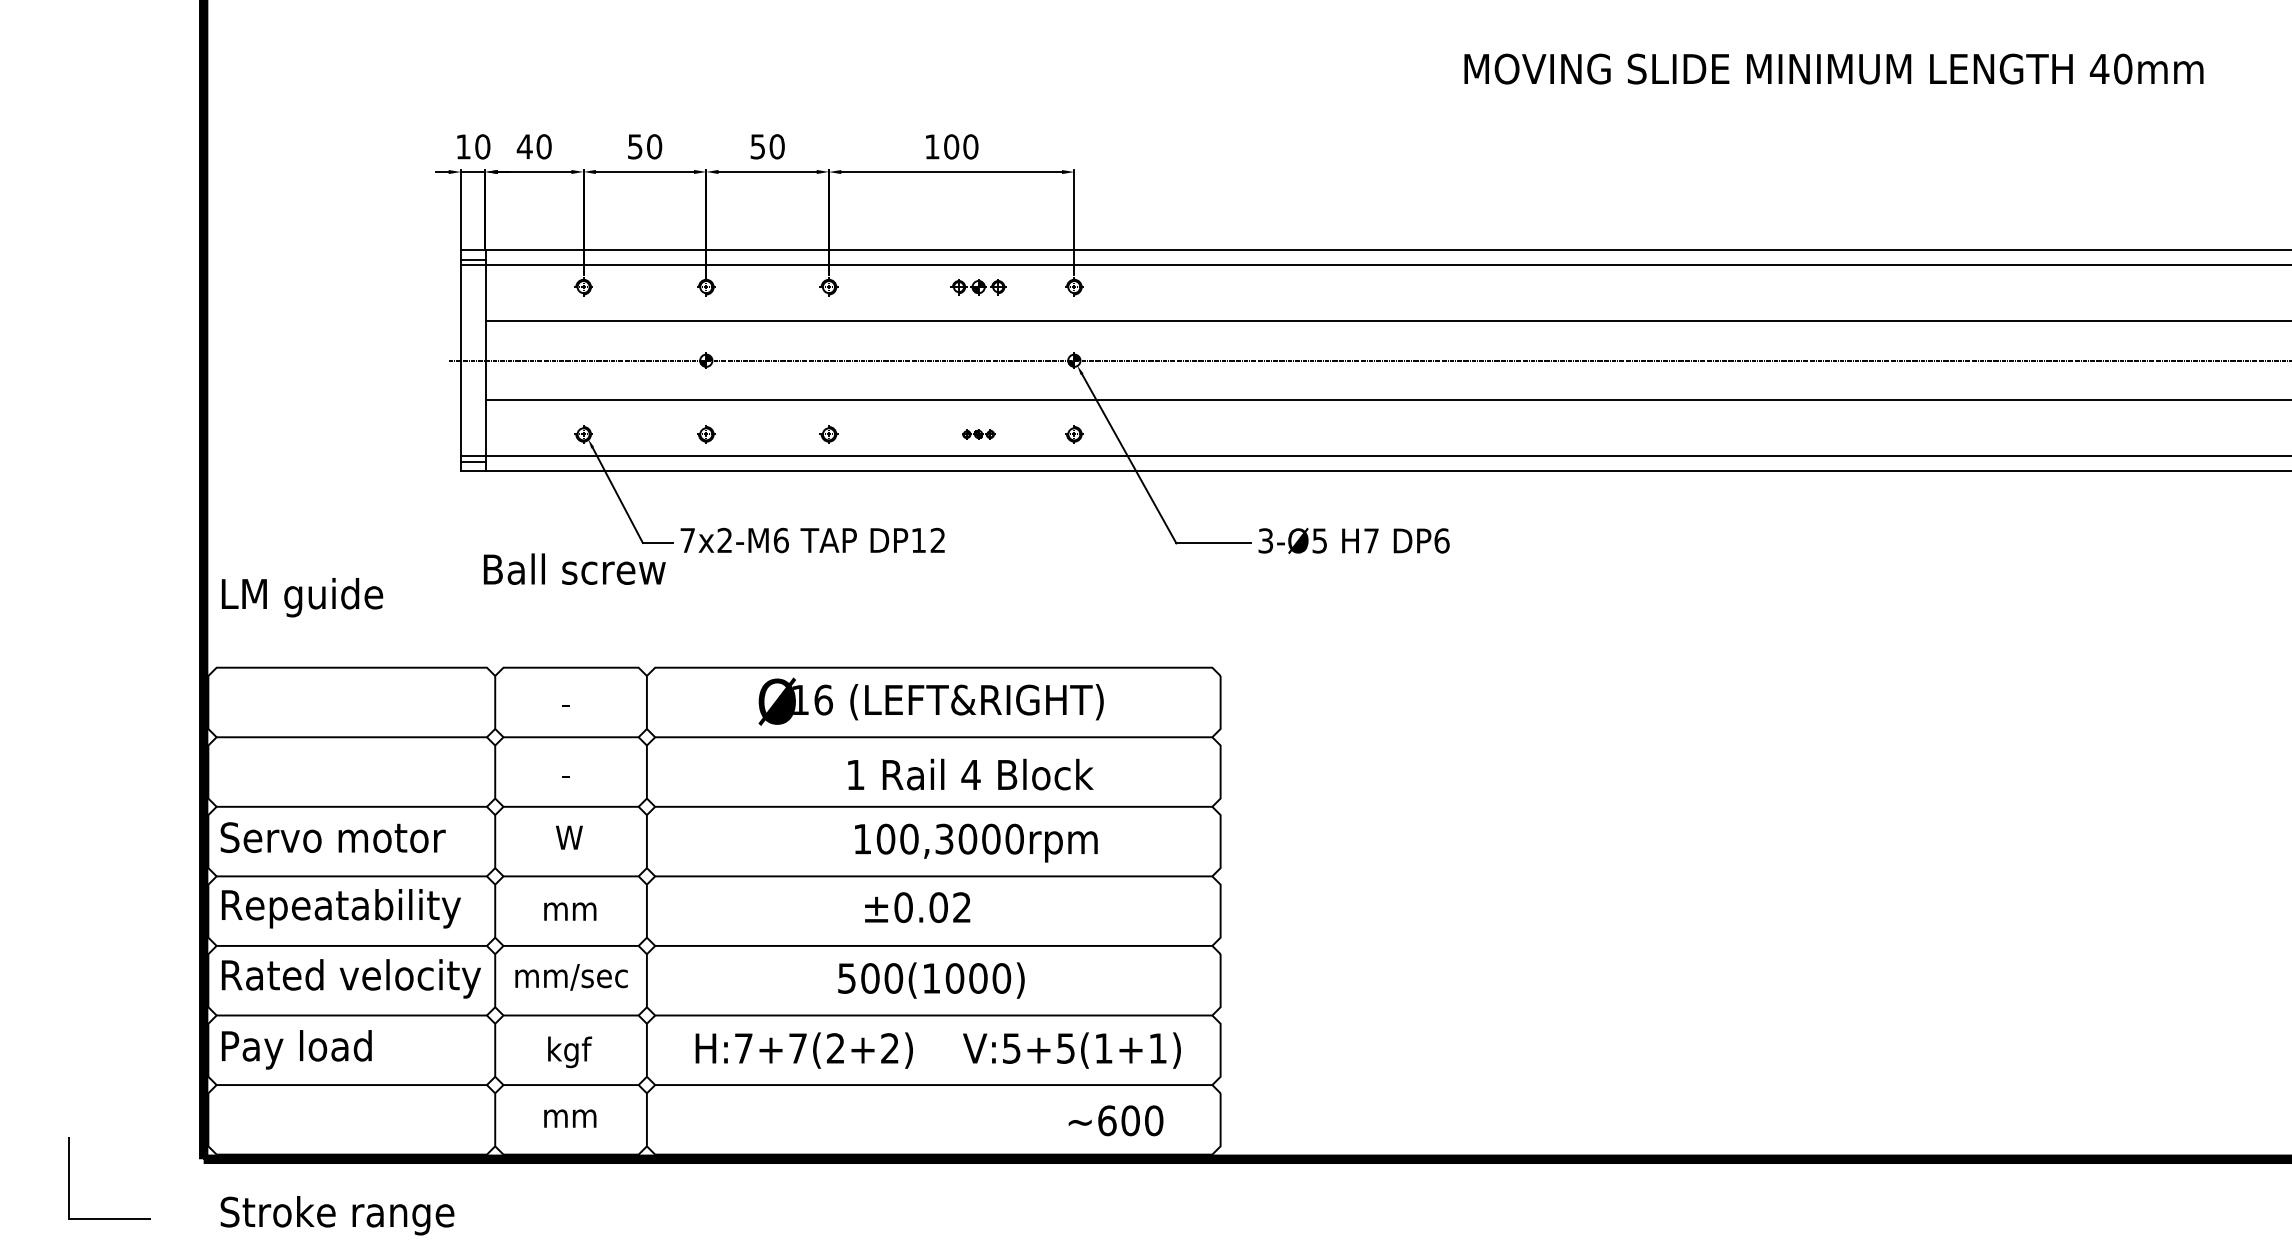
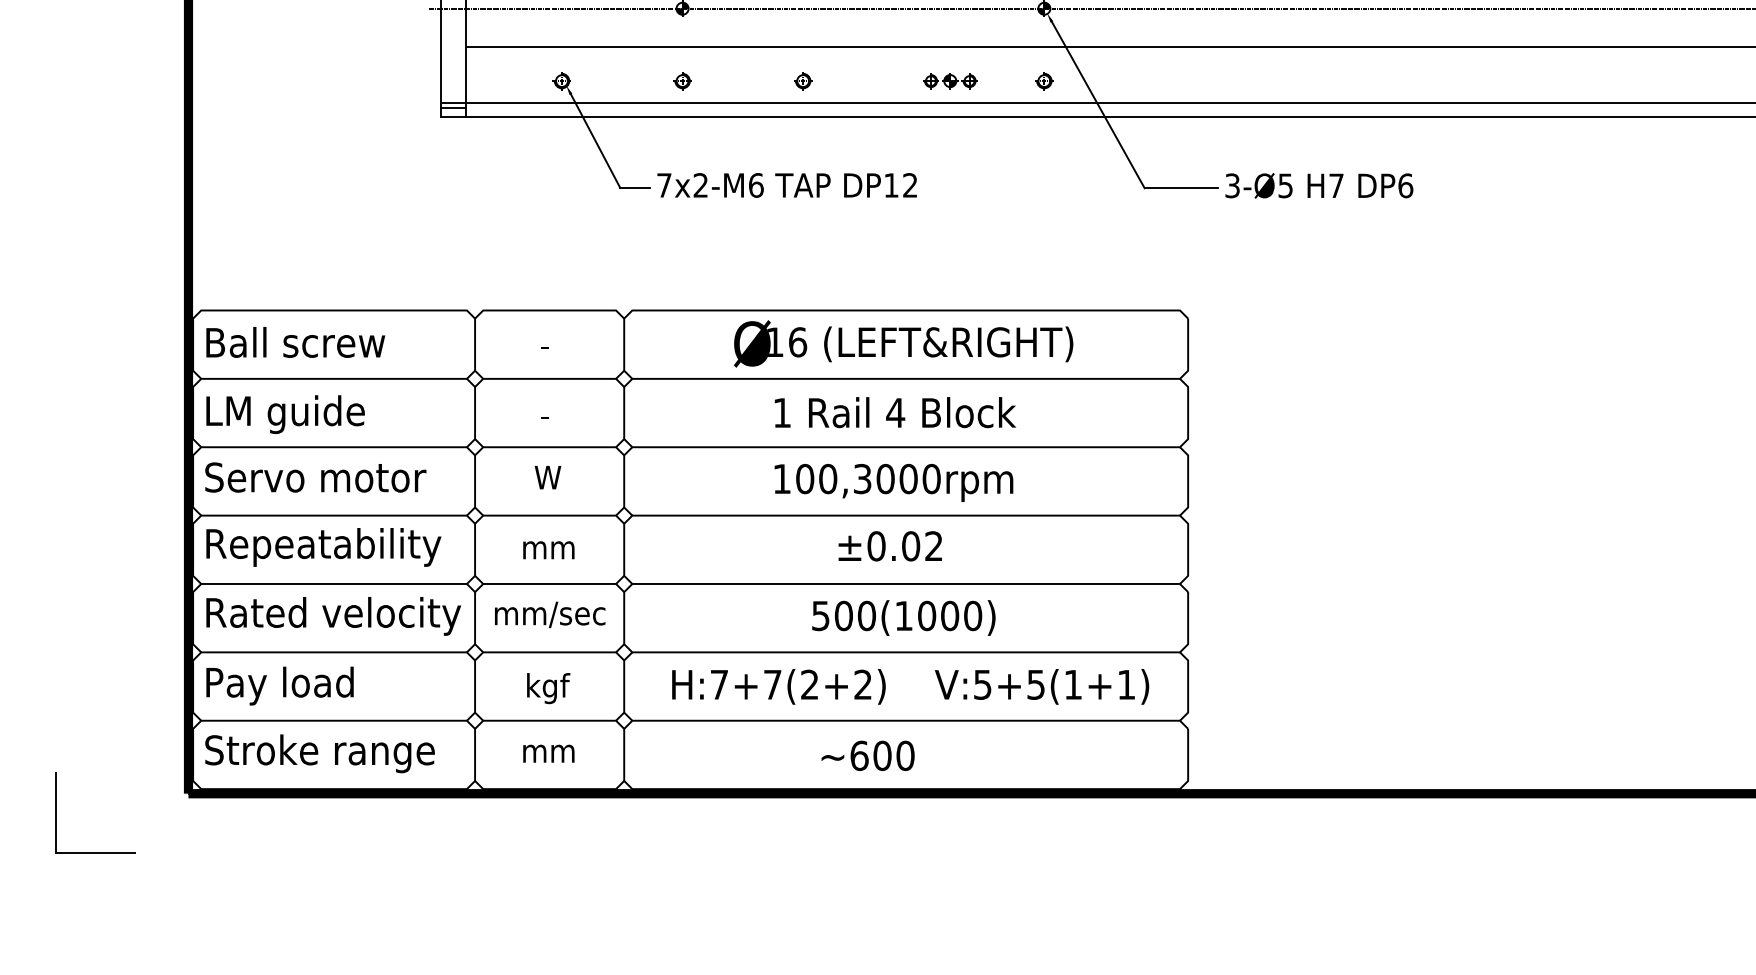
part: (978, 434) -> (950, 81), size x1.67
text: (574, 568) -> (295, 341), moved
text: (302, 597) -> (285, 414), moved
text: (970, 774) -> (895, 412), moved
text: (976, 842) -> (894, 482), moved
text: (1115, 1120) -> (867, 755), moved
text: (337, 1215) -> (320, 753), moved

